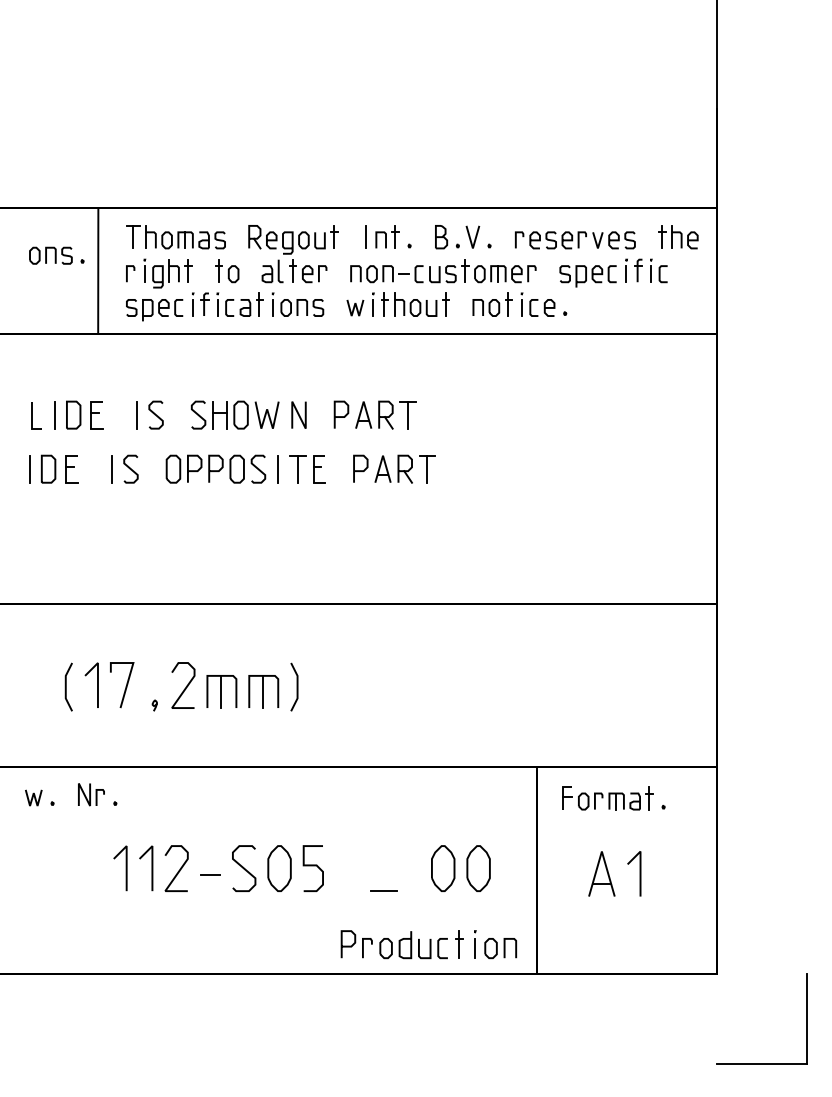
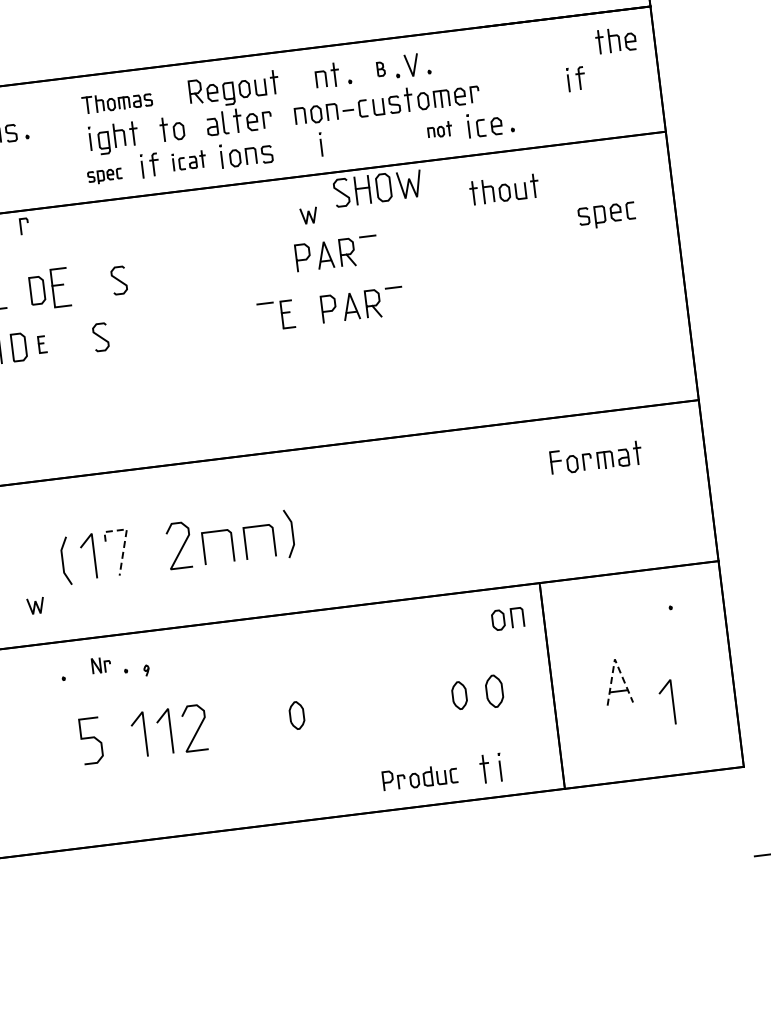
line: (365, 236) -> (305, 77), removed
part: (175, 237) -> (116, 101), size x0.7
part: (441, 237) -> (380, 69), size x0.6
part: (575, 240) -> (514, 56), removed
line: (98, 270) -> (44, 144), removed
part: (658, 270) -> (600, 75), removed
line: (127, 273) -> (21, 226), moved
part: (587, 276) -> (606, 216), moved
part: (239, 304) -> (188, 160), size x0.7
part: (415, 304) -> (504, 189), moved
part: (492, 304) -> (439, 129), size x0.6
line: (355, 307) -> (309, 215), moved
part: (154, 310) -> (104, 176), size x0.6
line: (54, 414) -> (18, 292), removed
line: (137, 414) -> (100, 282), removed
part: (234, 414) -> (377, 187), moved
line: (298, 414) -> (260, 262), removed
line: (408, 414) -> (369, 249), removed
part: (96, 415) -> (60, 288), size x1.4
line: (111, 468) -> (81, 338), removed
part: (215, 468) -> (184, 326), removed
line: (278, 468) -> (247, 318), removed
line: (298, 468) -> (267, 316), removed
line: (427, 468) -> (395, 300), removed
part: (71, 469) -> (41, 344), size x0.6
line: (131, 668) -> (125, 535), solid -> dashed
line: (221, 691) -> (217, 546), removed
line: (263, 691) -> (259, 541), removed
part: (154, 705) -> (146, 670), moved
part: (91, 794) -> (101, 664), size x0.7
line: (33, 797) -> (35, 605), moved
part: (607, 798) -> (595, 458), moved
line: (601, 851) -> (614, 659), solid -> dashed
curve: (312, 866) -> (90, 738), moved
curve: (244, 868) -> (262, 719), removed
part: (279, 868) -> (296, 715), size x0.6
part: (443, 868) -> (459, 695), size x0.6
part: (478, 868) -> (494, 691), size x0.7
line: (639, 873) -> (672, 701), moved
line: (210, 874) -> (229, 729), removed
line: (384, 891) -> (403, 725), removed
part: (393, 944) -> (419, 777), size x0.7
part: (500, 948) -> (507, 619), moved

